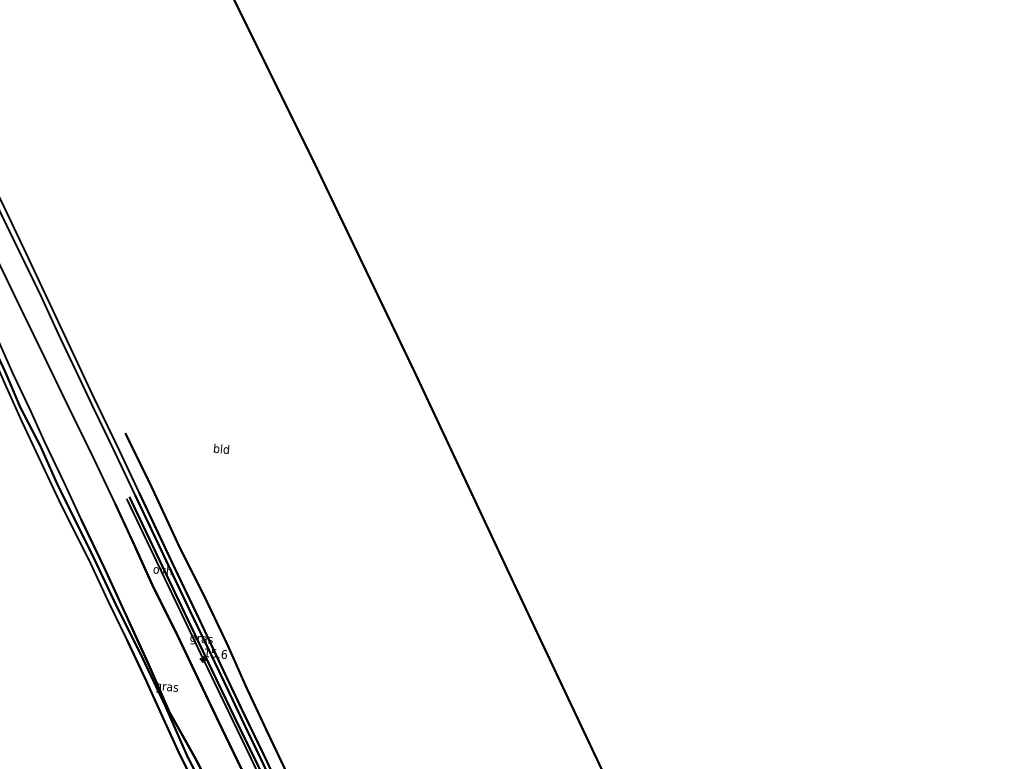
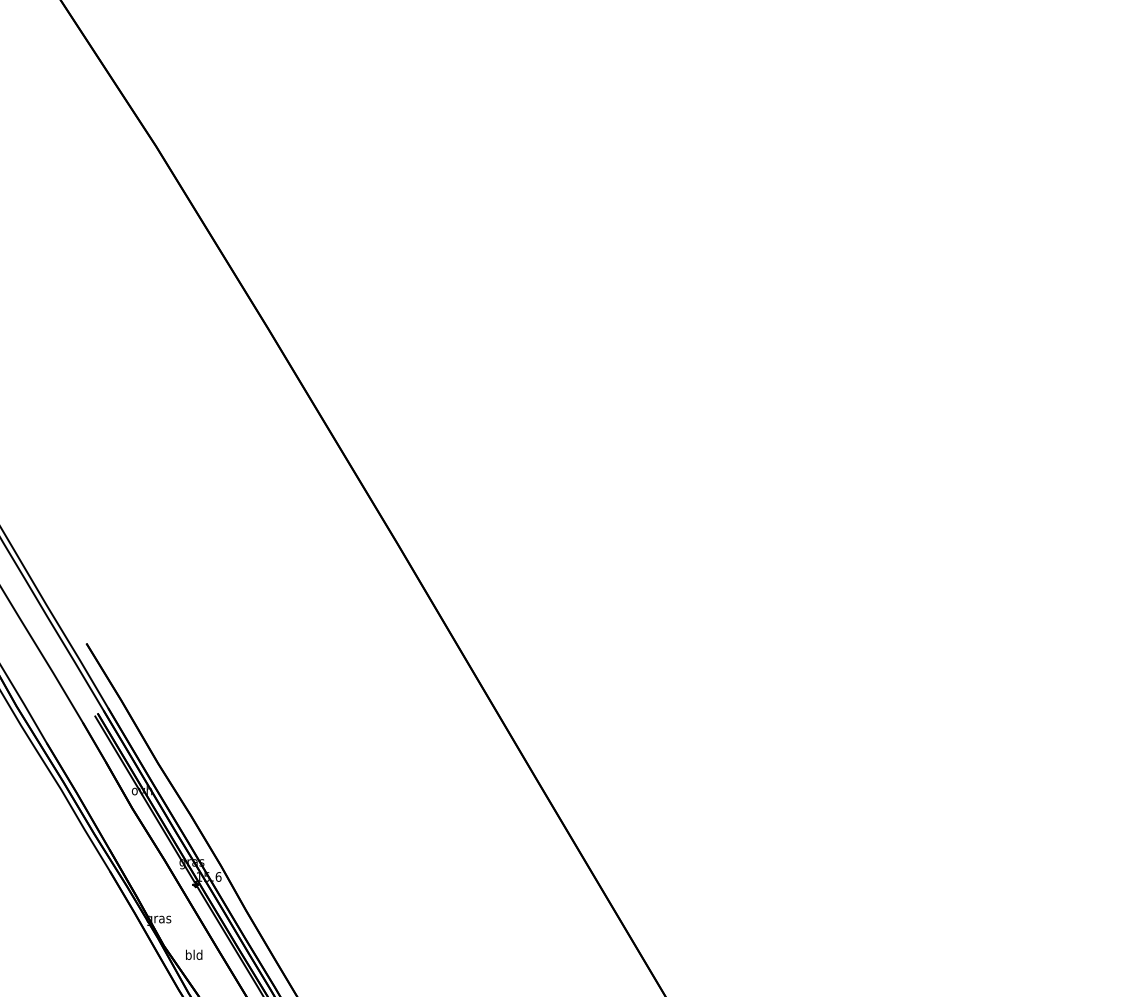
text: (221, 448) -> (194, 954), moved

